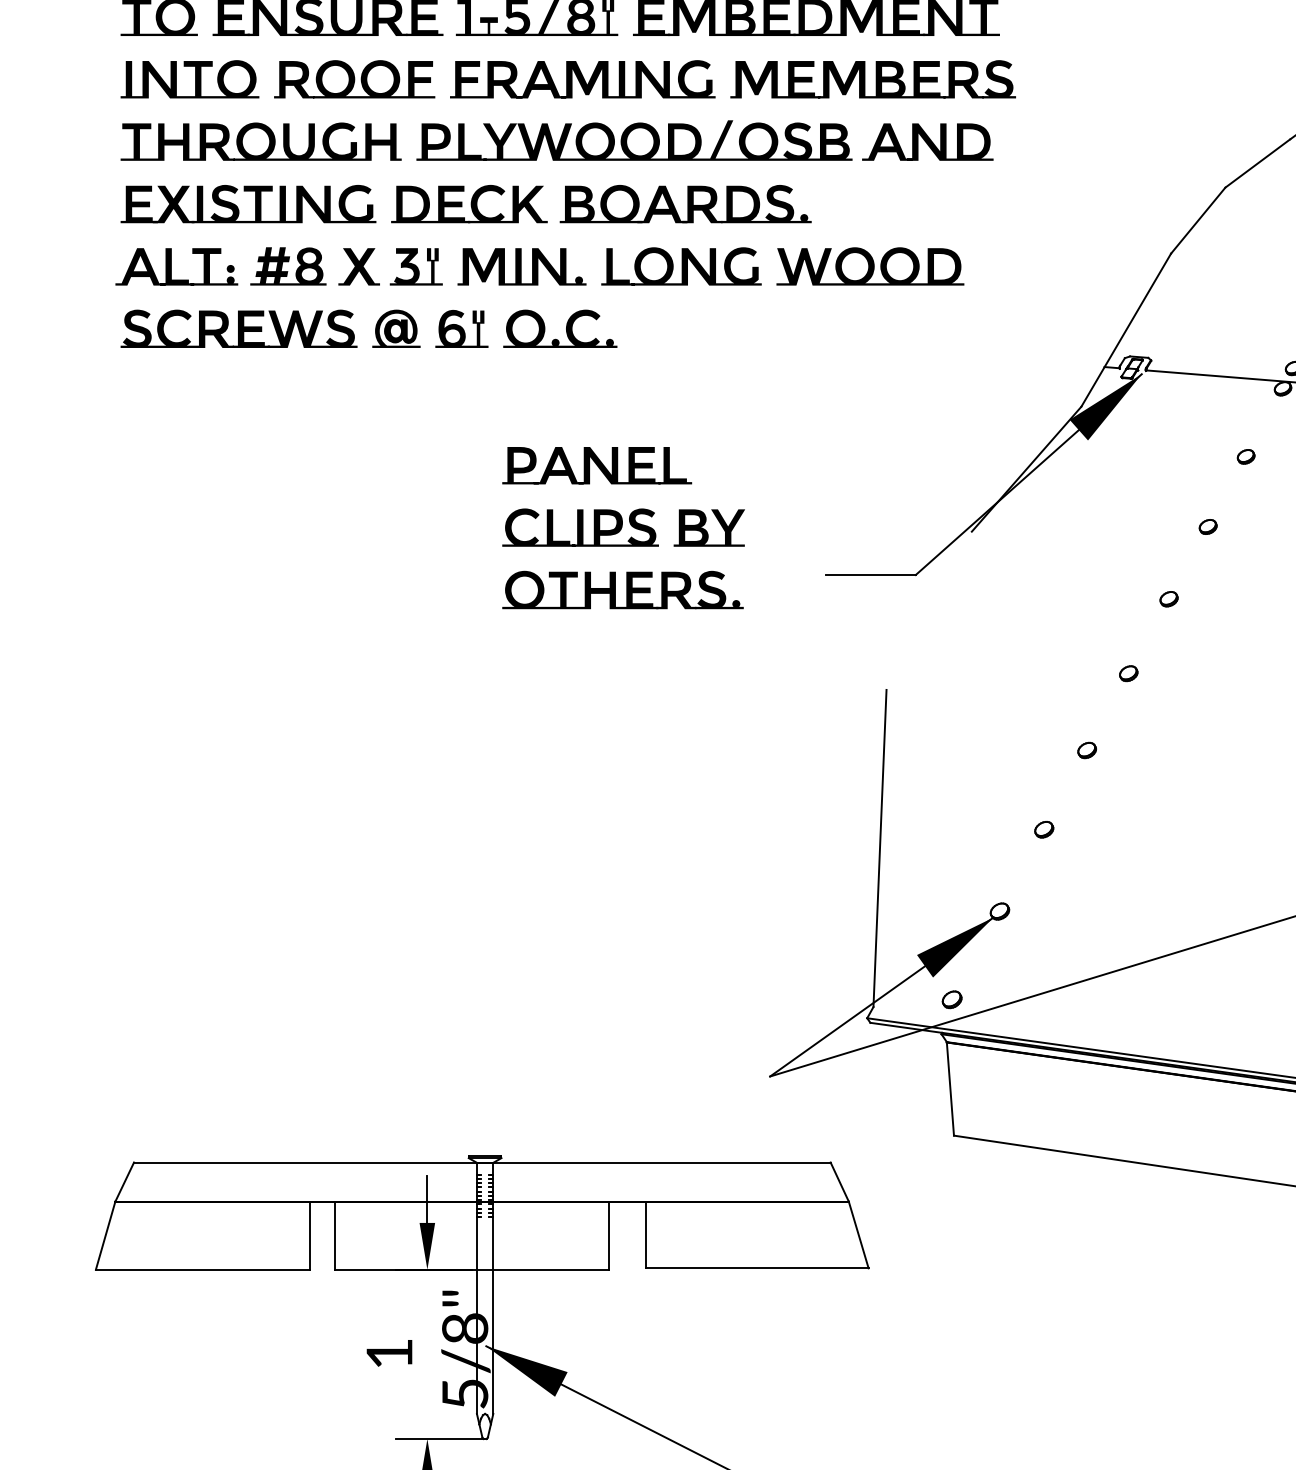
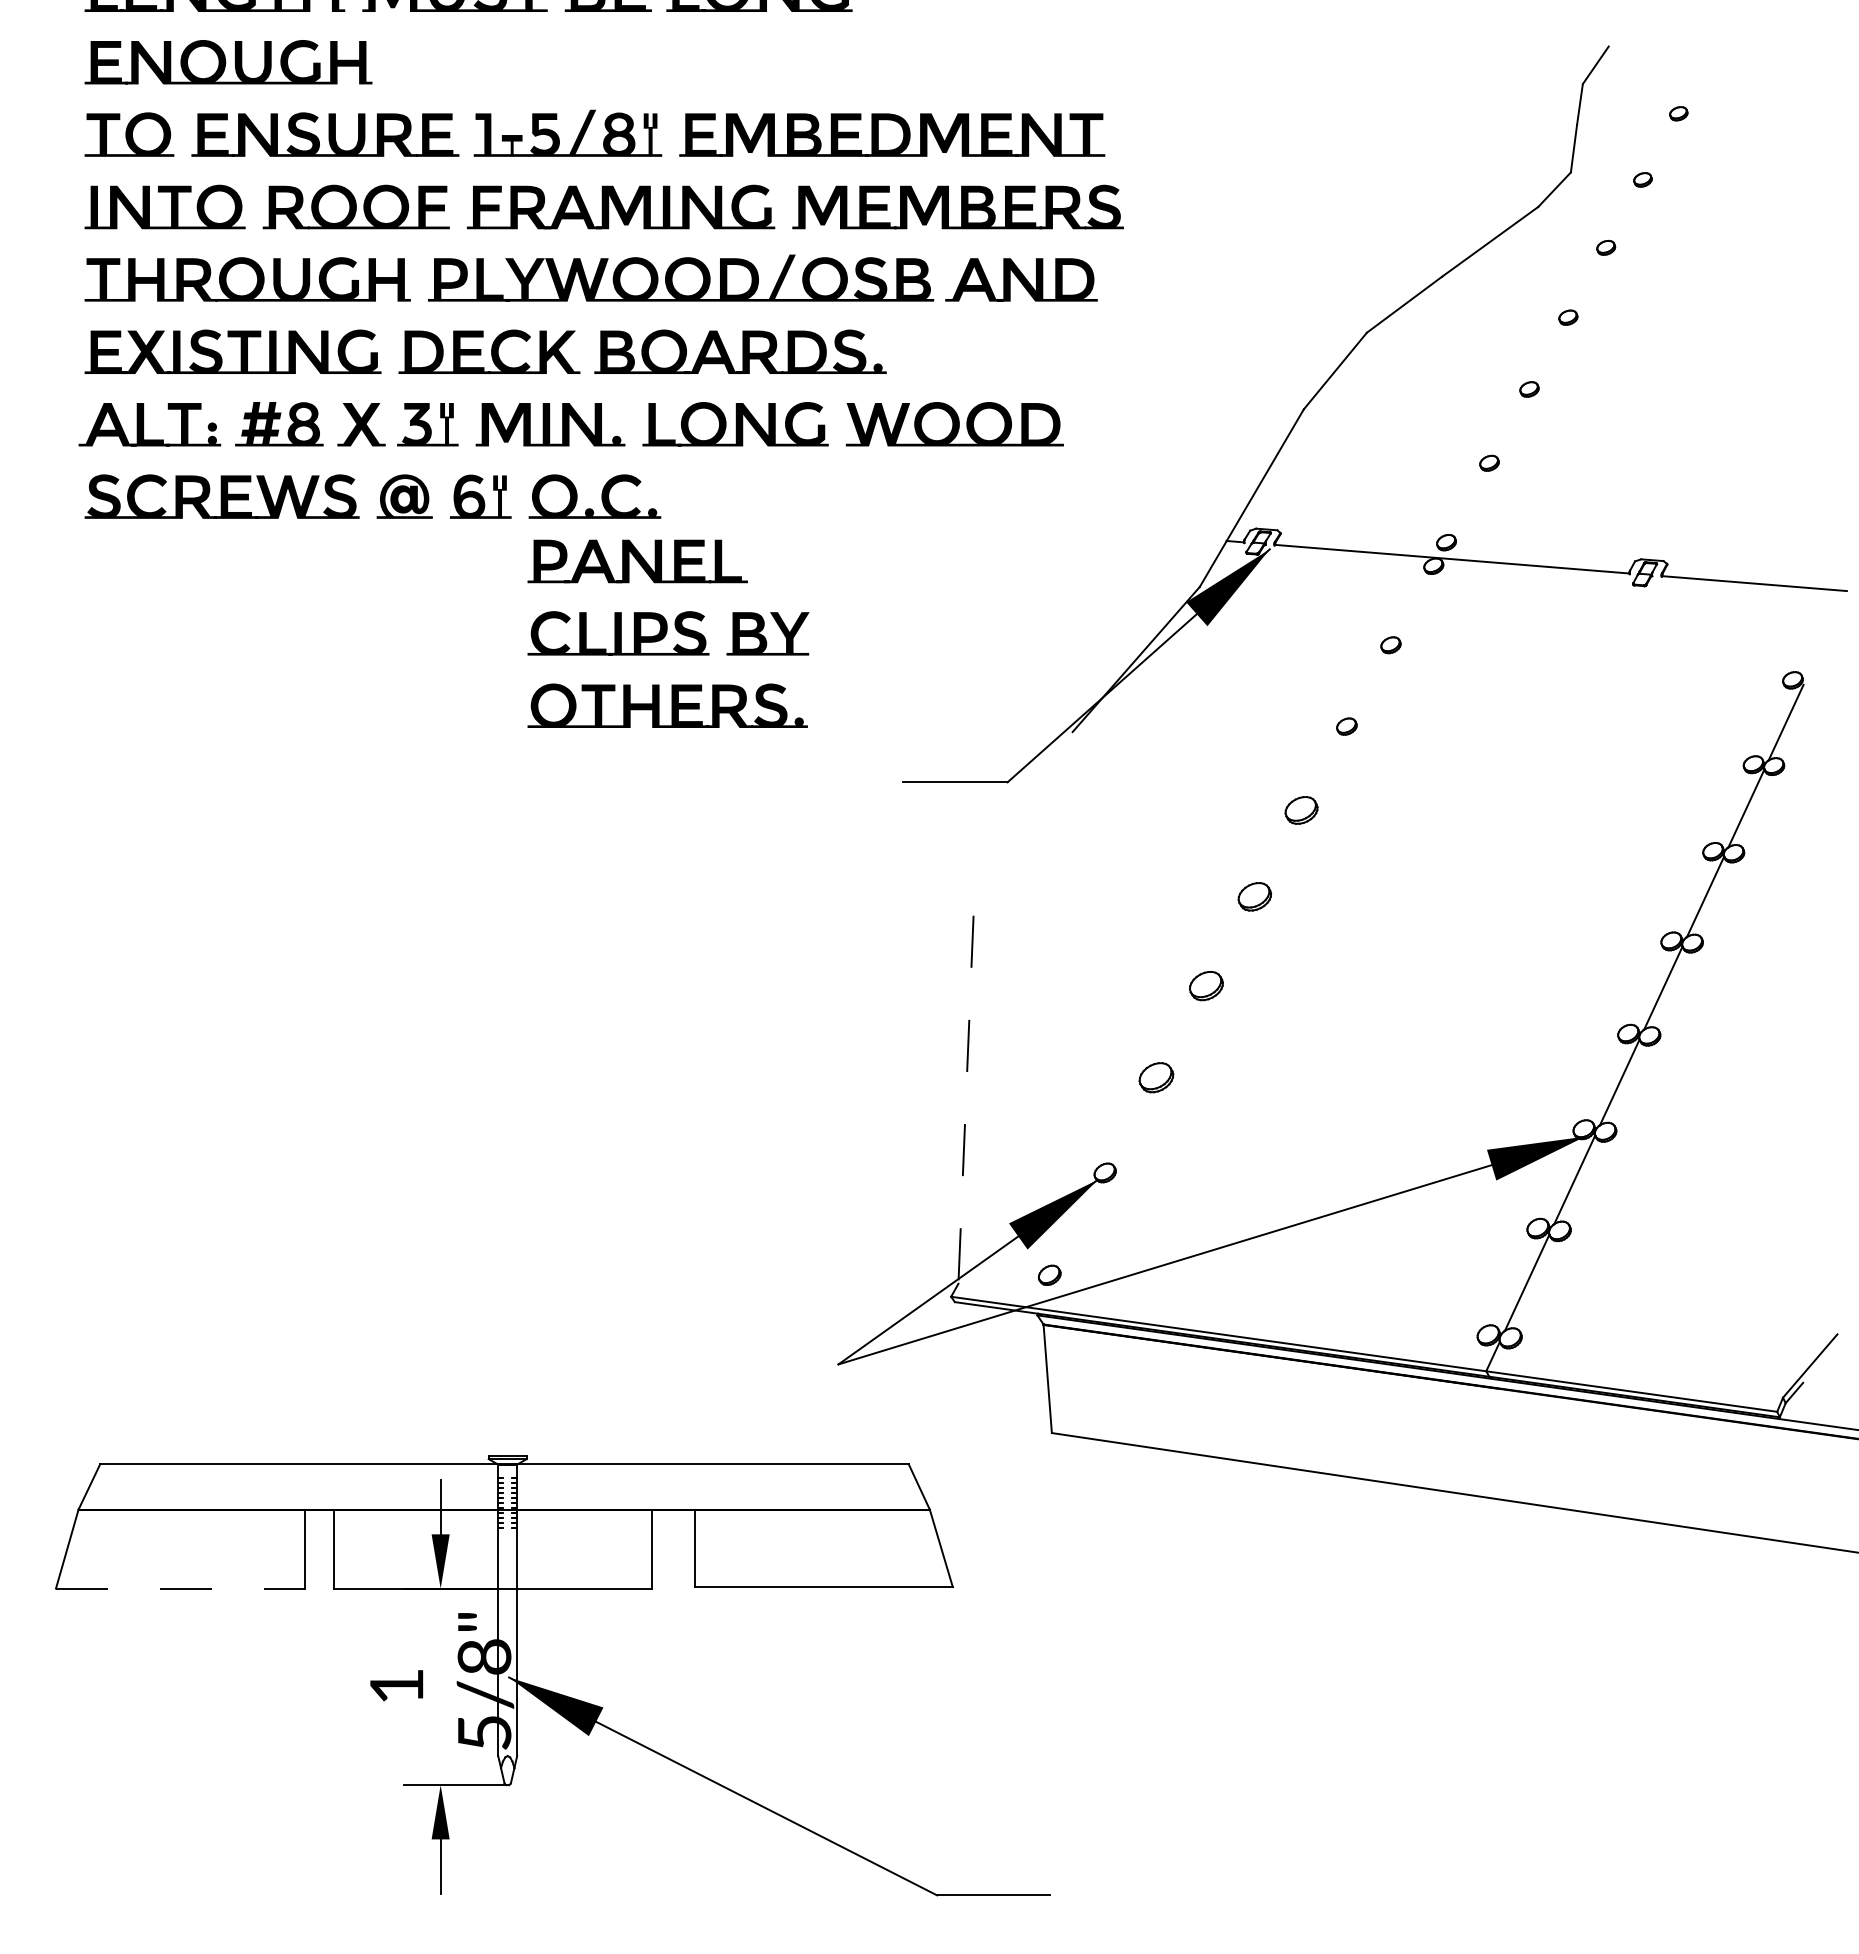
text: (623, 527) -> (668, 633), moved
part: (1169, 599) -> (1301, 810), size x1.6
part: (1128, 673) -> (1254, 896), size x1.6
part: (1087, 750) -> (1206, 985), size x1.6
part: (1044, 830) -> (1156, 1078), size x1.6
line: (879, 849) -> (965, 1100), solid -> dashed
line: (203, 1269) -> (180, 1588), solid -> dashed

